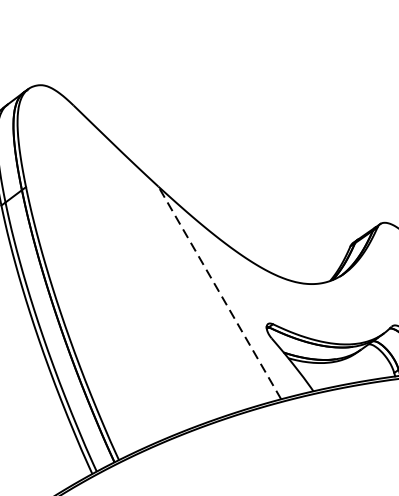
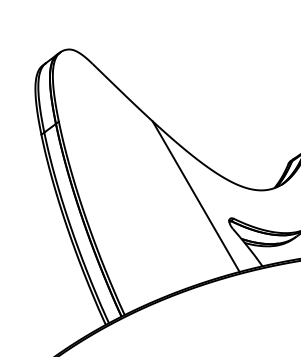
line: (218, 292) -> (195, 196), dashed -> solid

